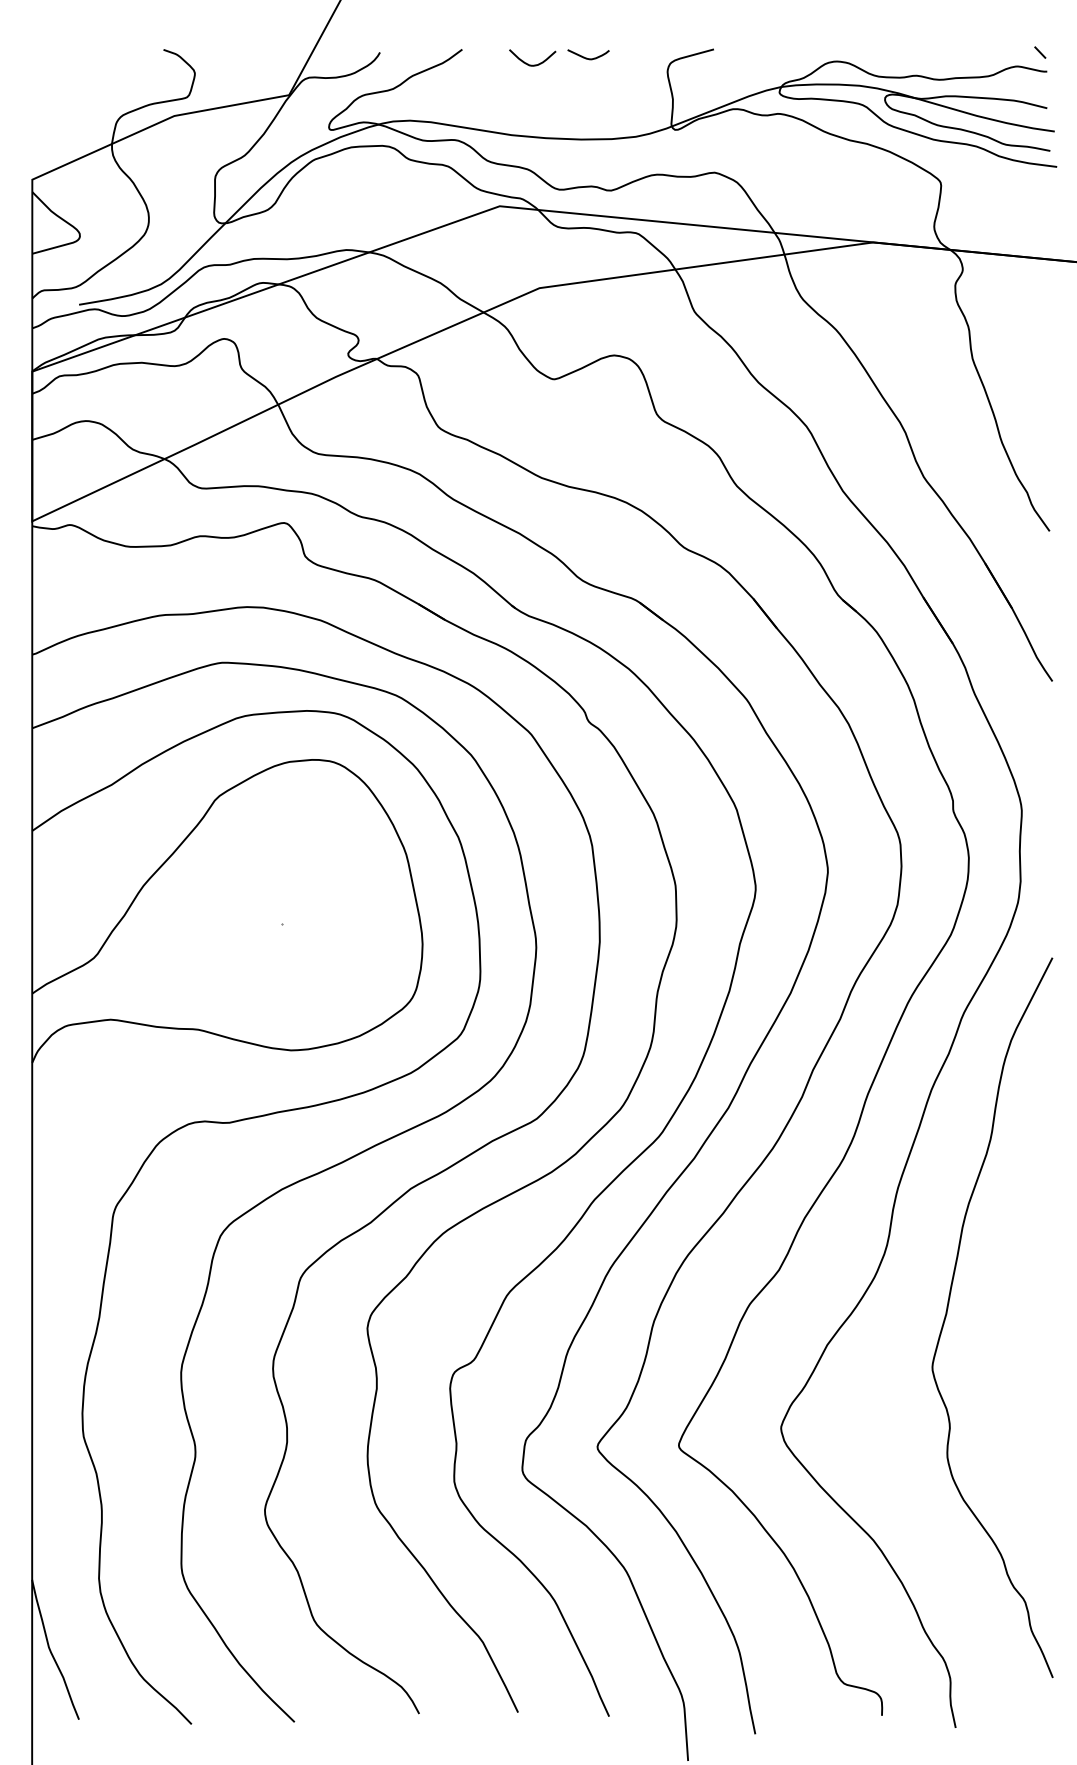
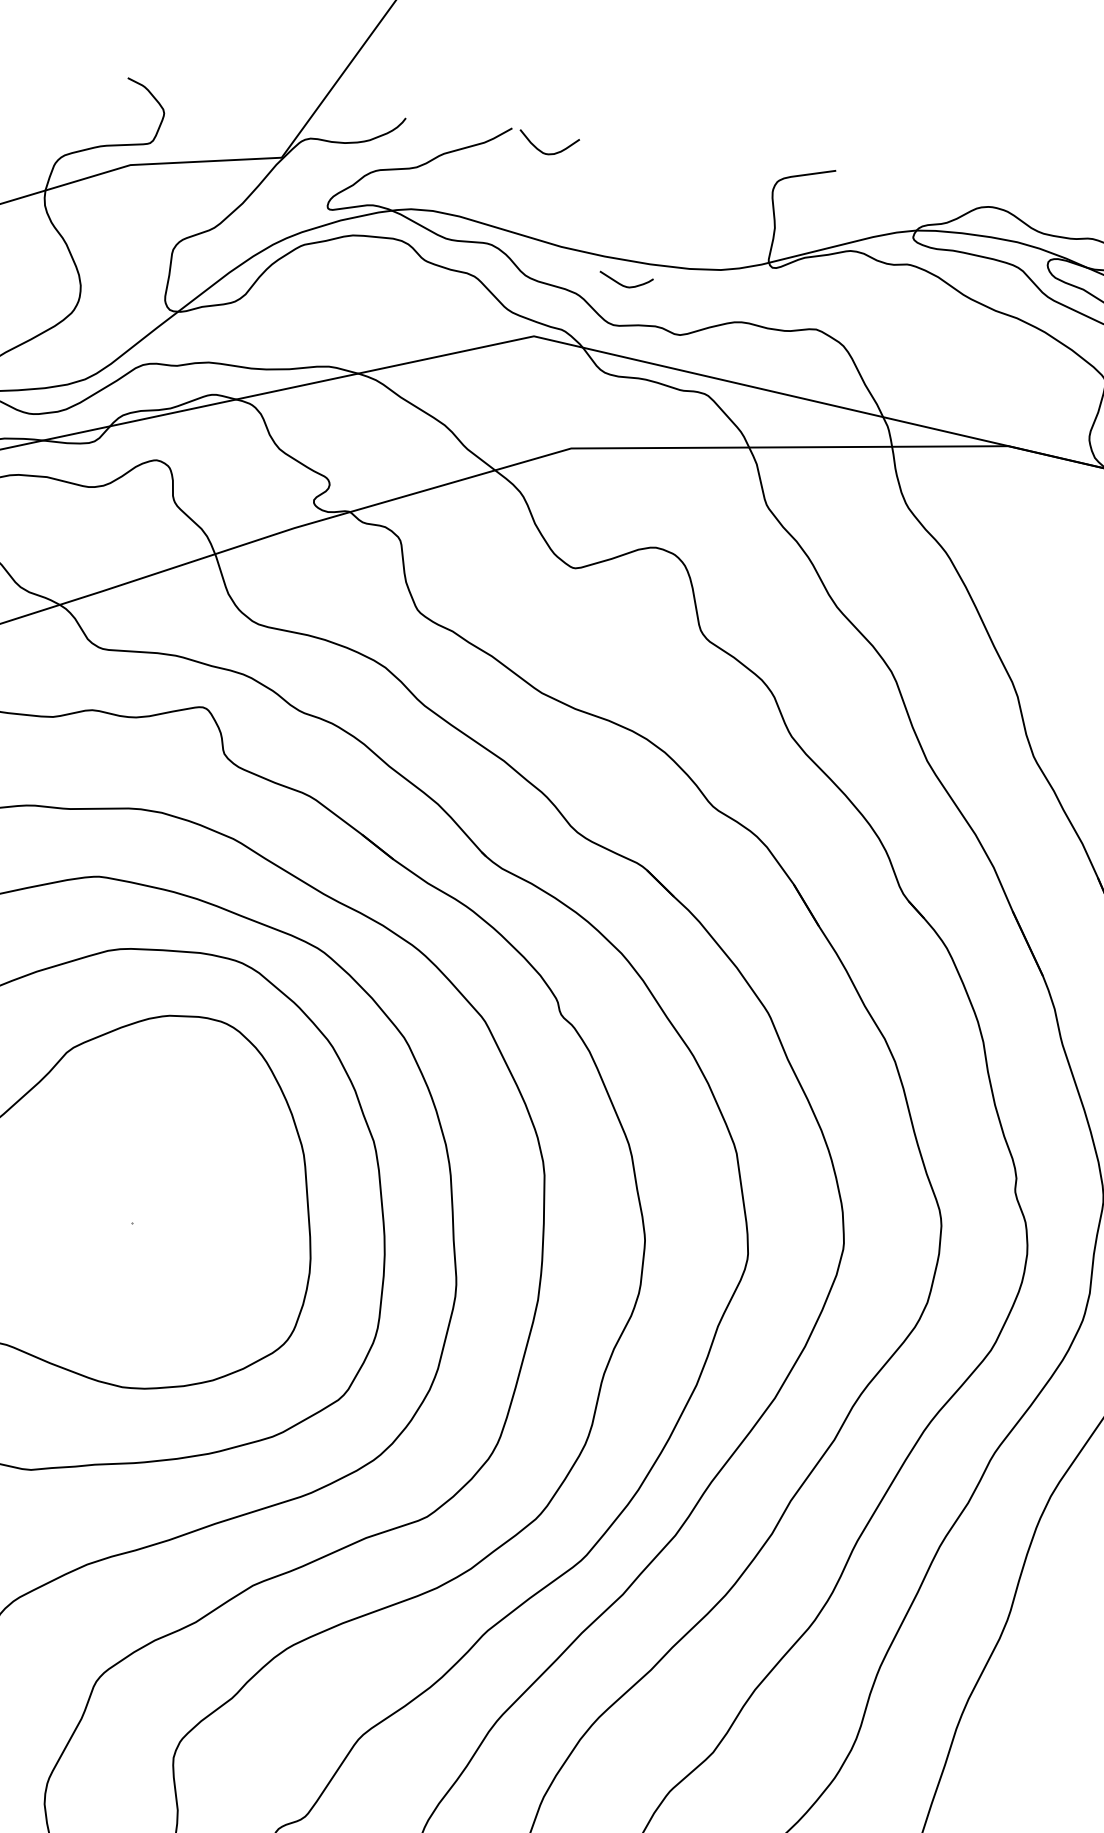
curve: (586, 57) -> (622, 284), moved
curve: (532, 64) -> (547, 152), moved

